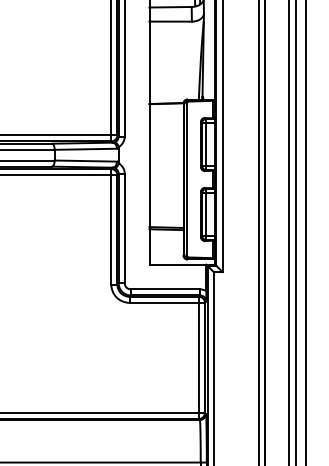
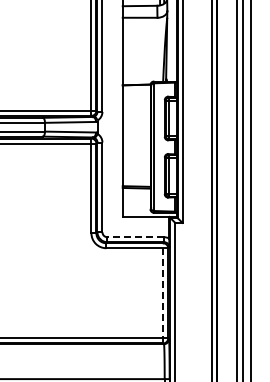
line: (165, 289) -> (135, 237), solid -> dashed
line: (199, 356) -> (163, 292), solid -> dashed

